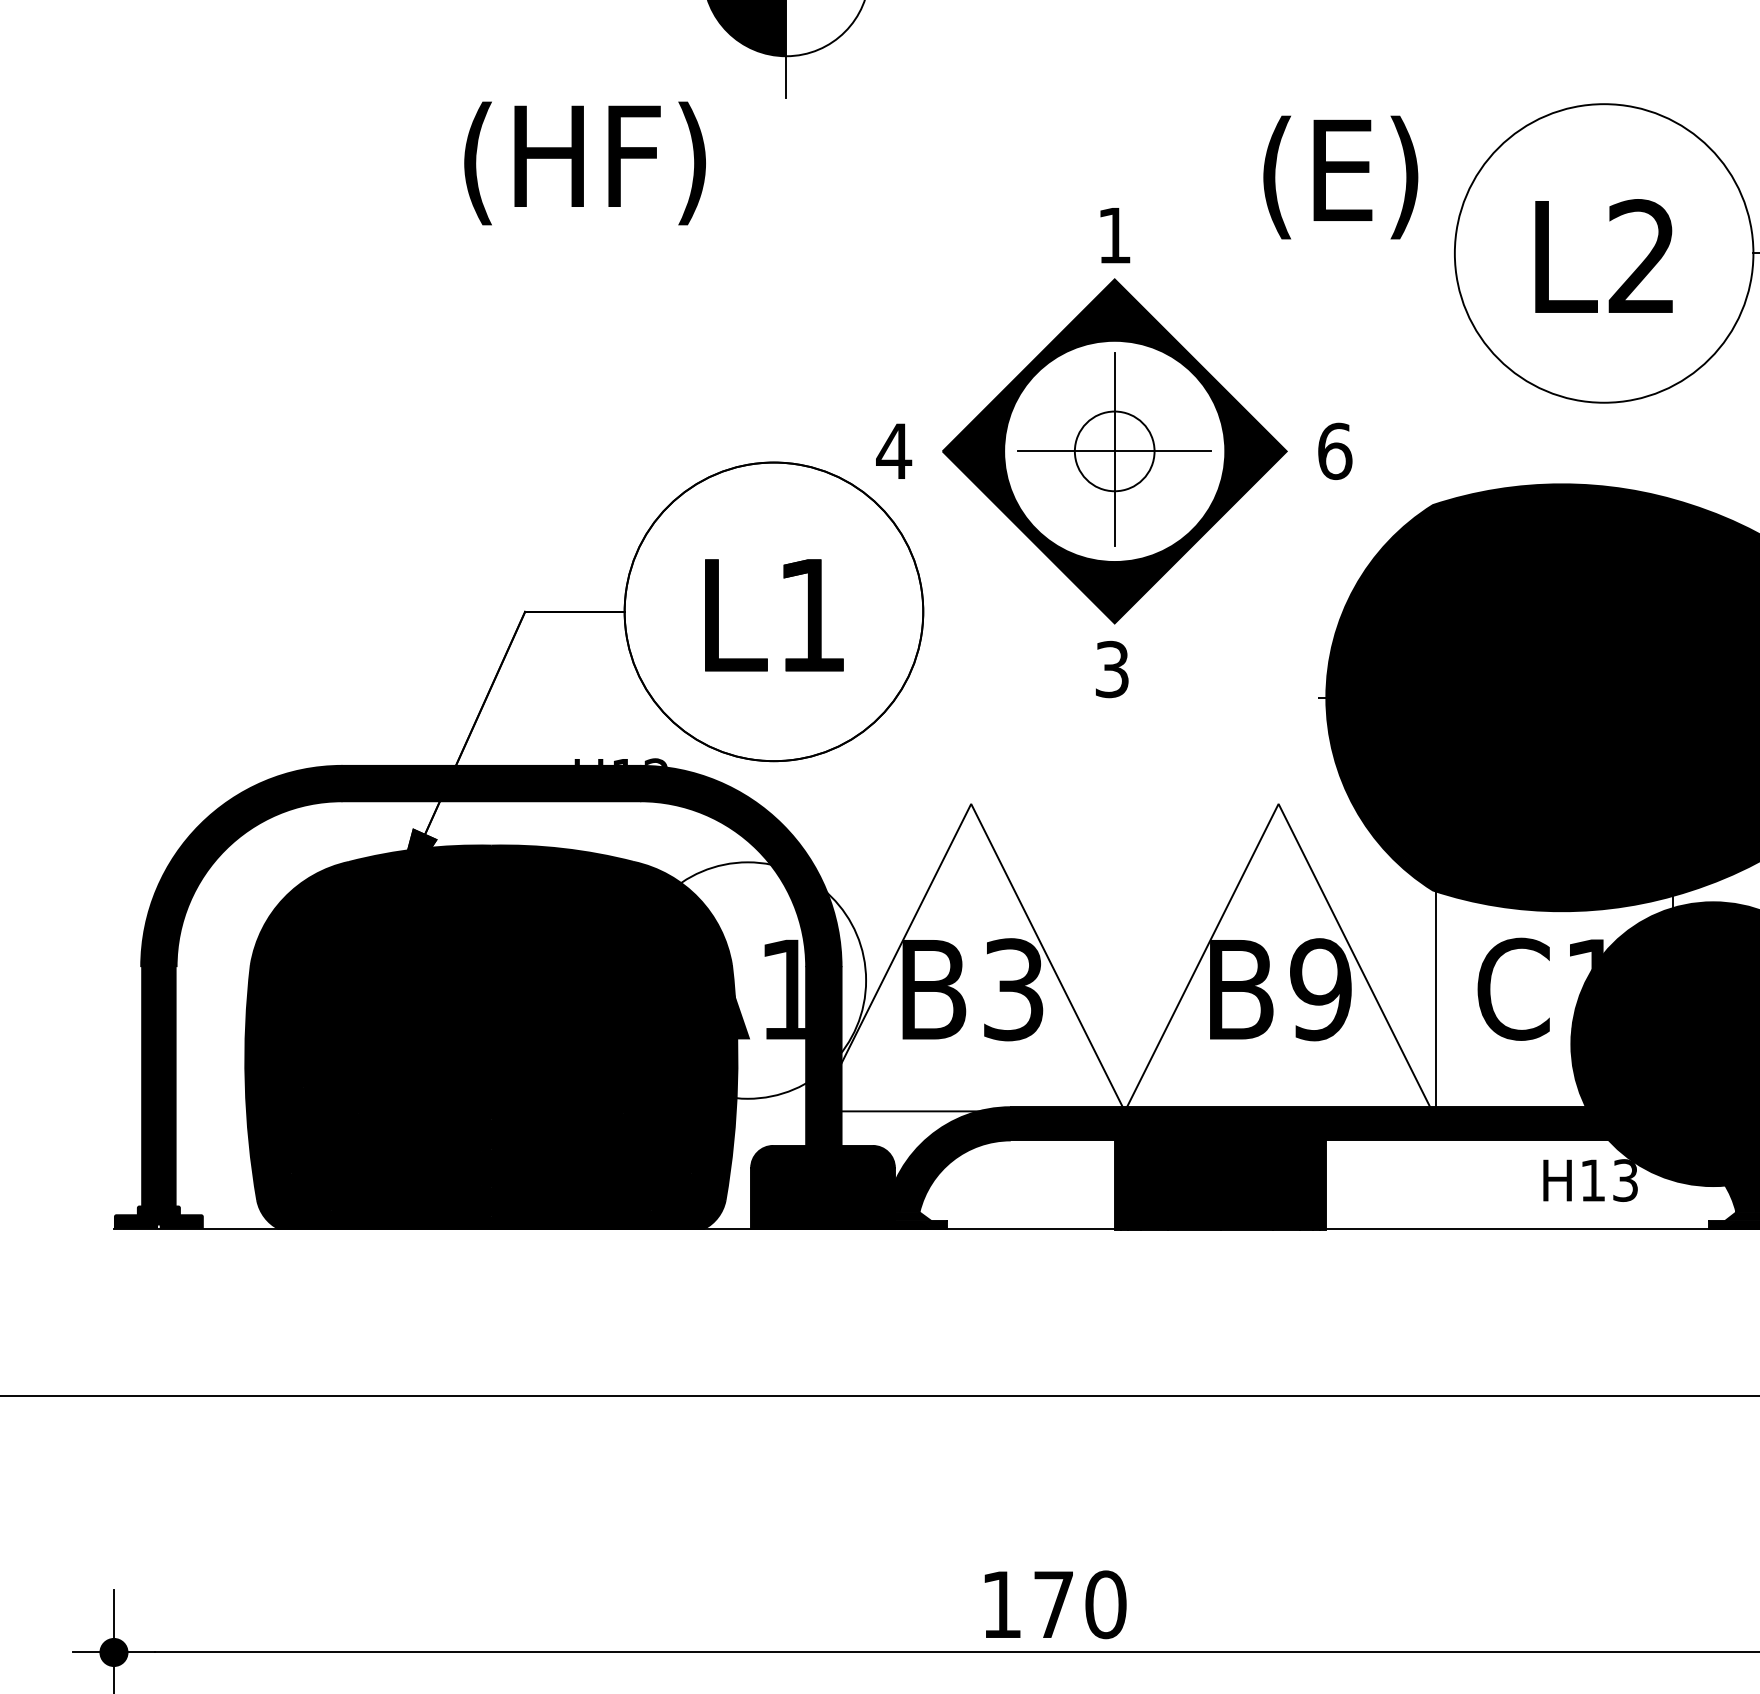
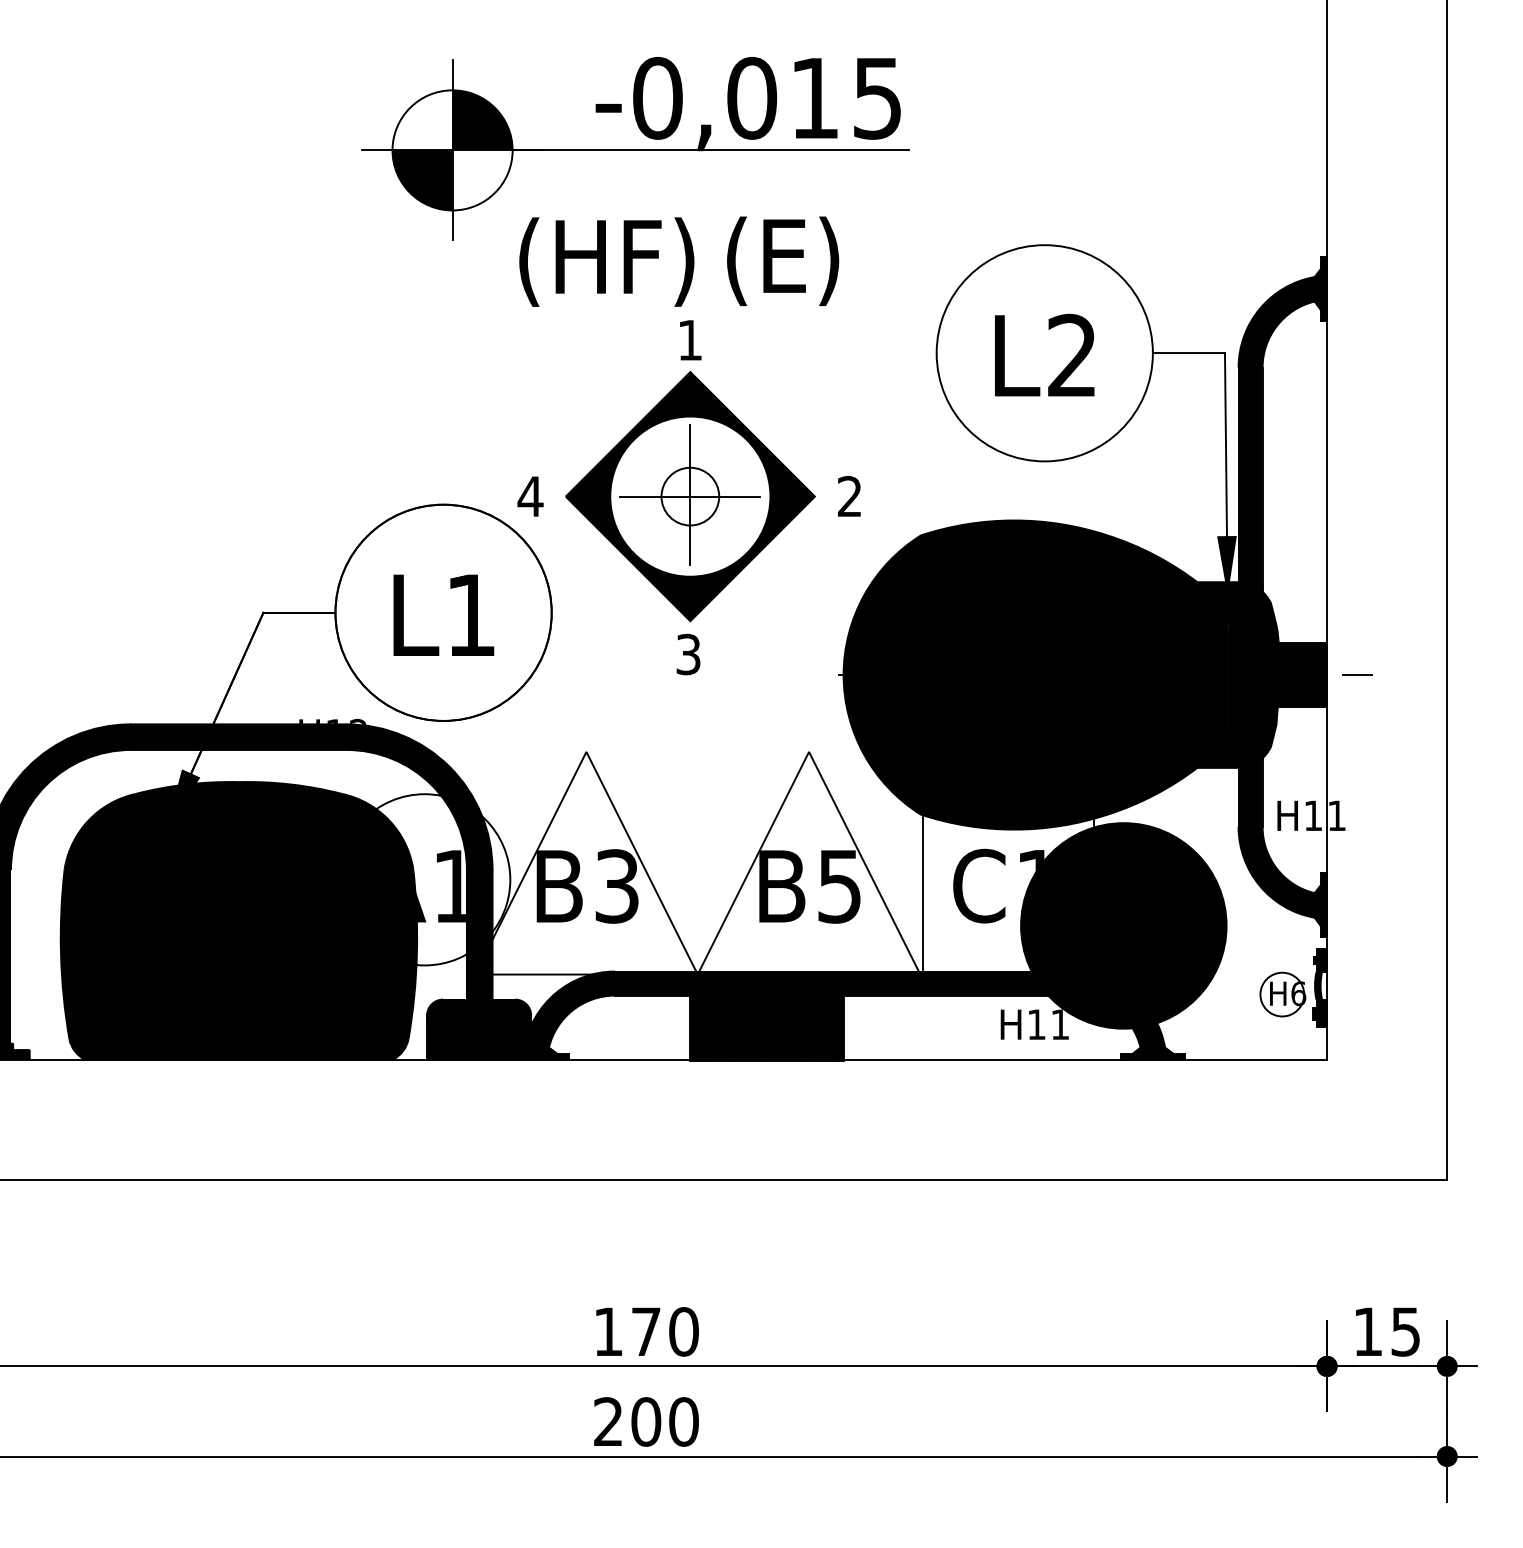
text: (584, 162) -> (606, 261), moved
text: (1341, 176) -> (783, 260), moved
text: (1334, 451) -> (849, 496), 6 -> 2
text: (1320, 989) -> (839, 886), B9 -> B5
text: (1625, 1180) -> (1060, 1024), H13 -> H11

